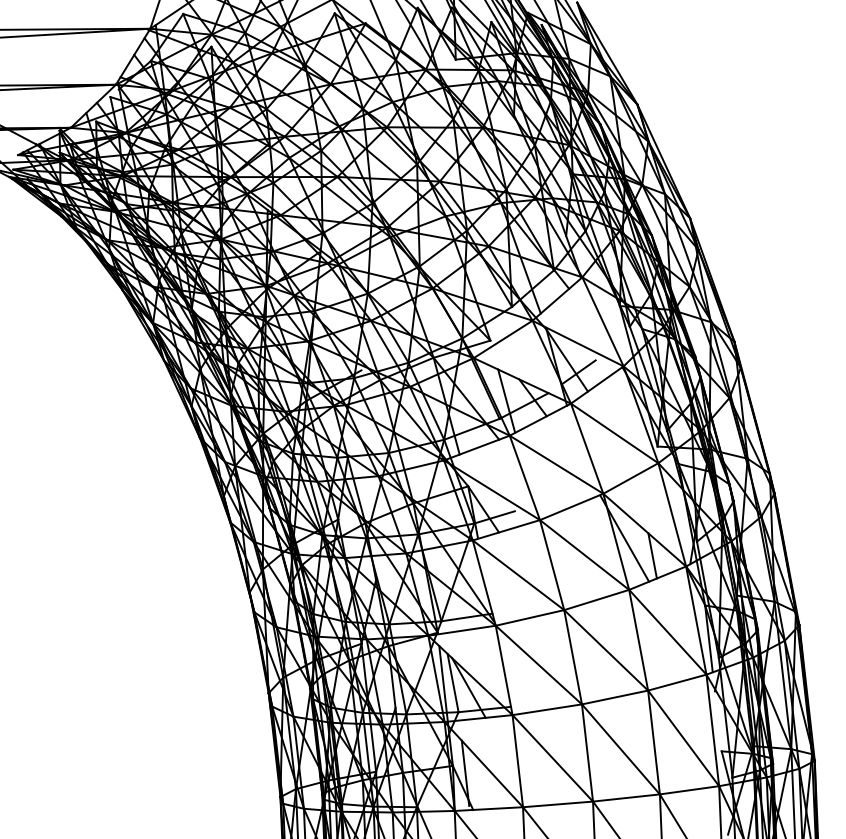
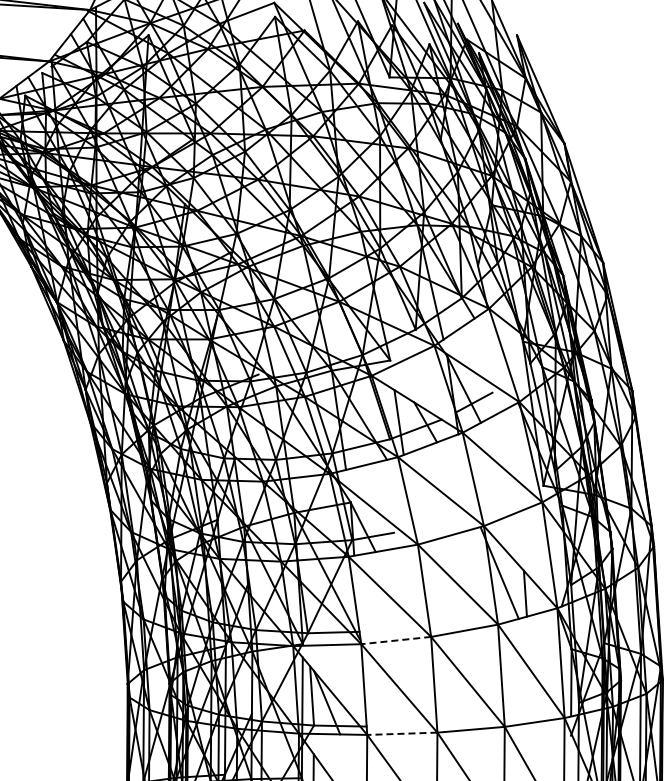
line: (529, 618) -> (395, 641), solid -> dashed
line: (546, 709) -> (401, 733), solid -> dashed

